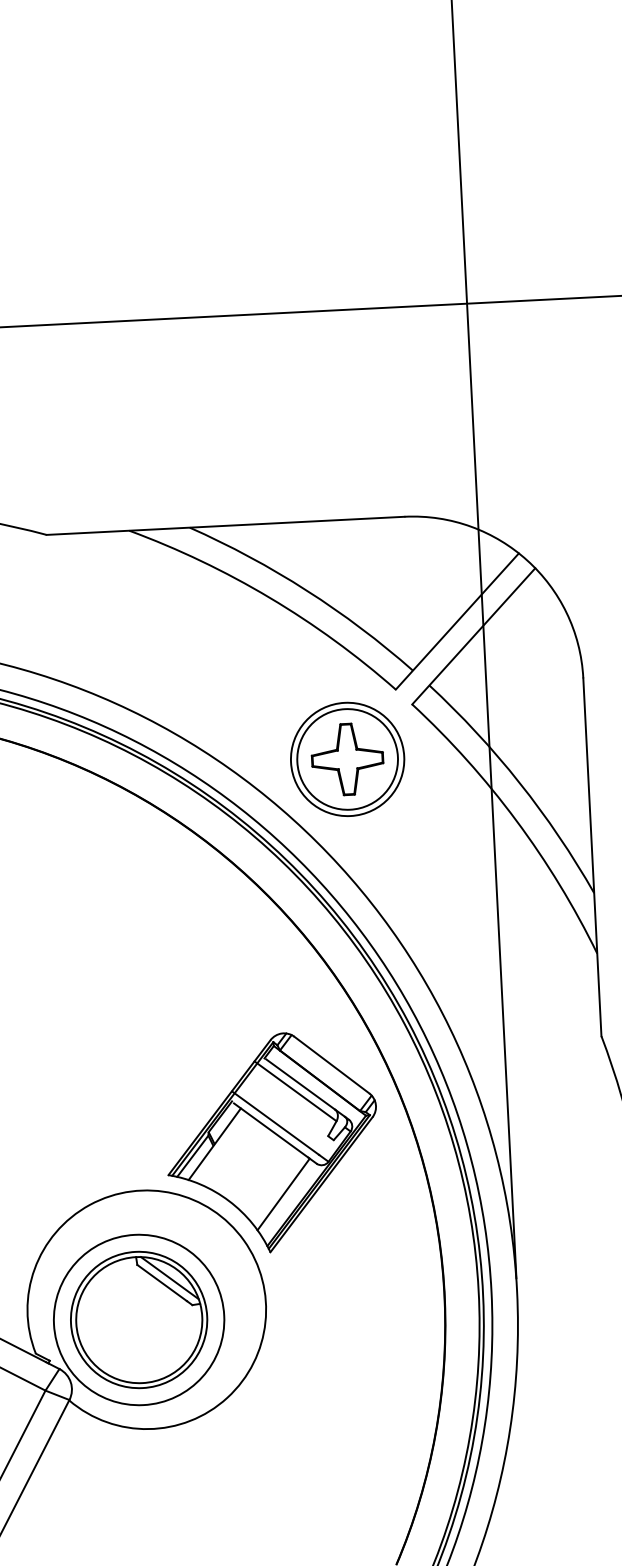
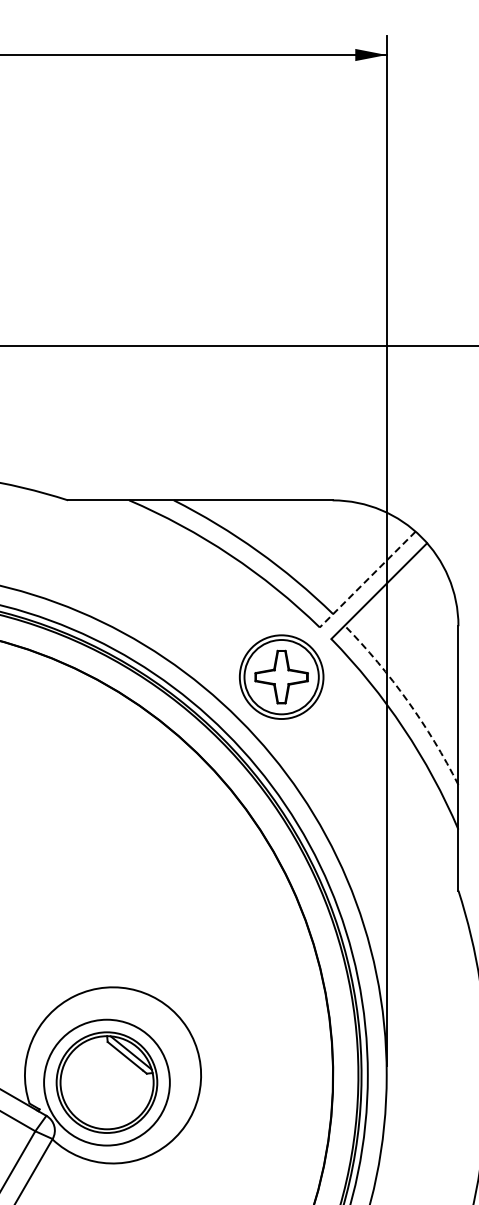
line: (457, 621) -> (367, 579), solid -> dashed
arc: (519, 782) -> (407, 700), solid -> dashed
part: (271, 1142) -> (211, 956), removed

